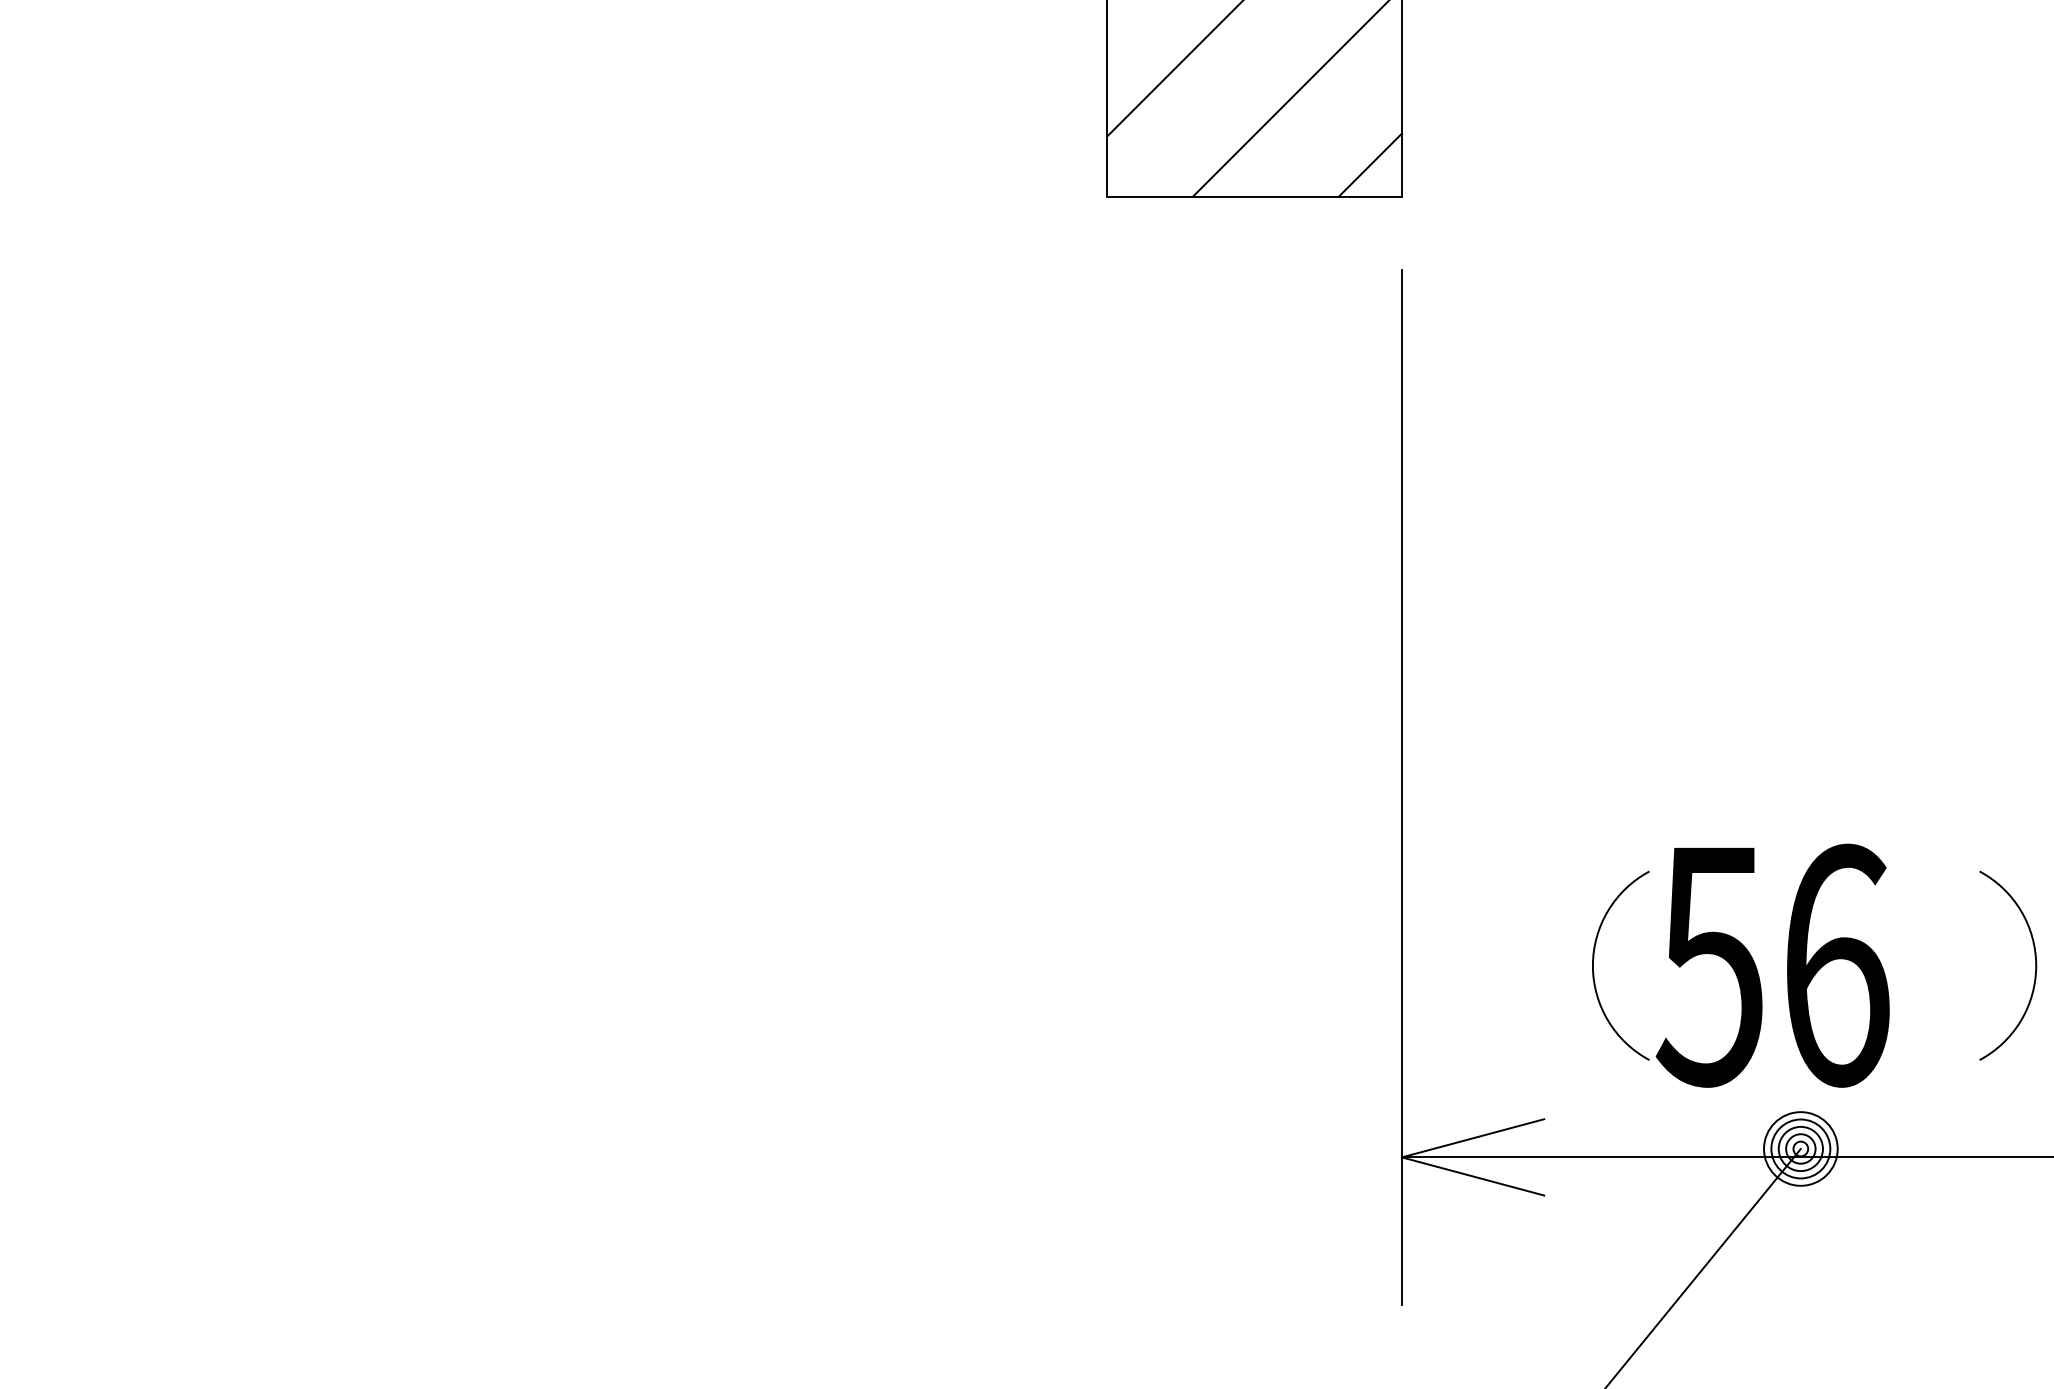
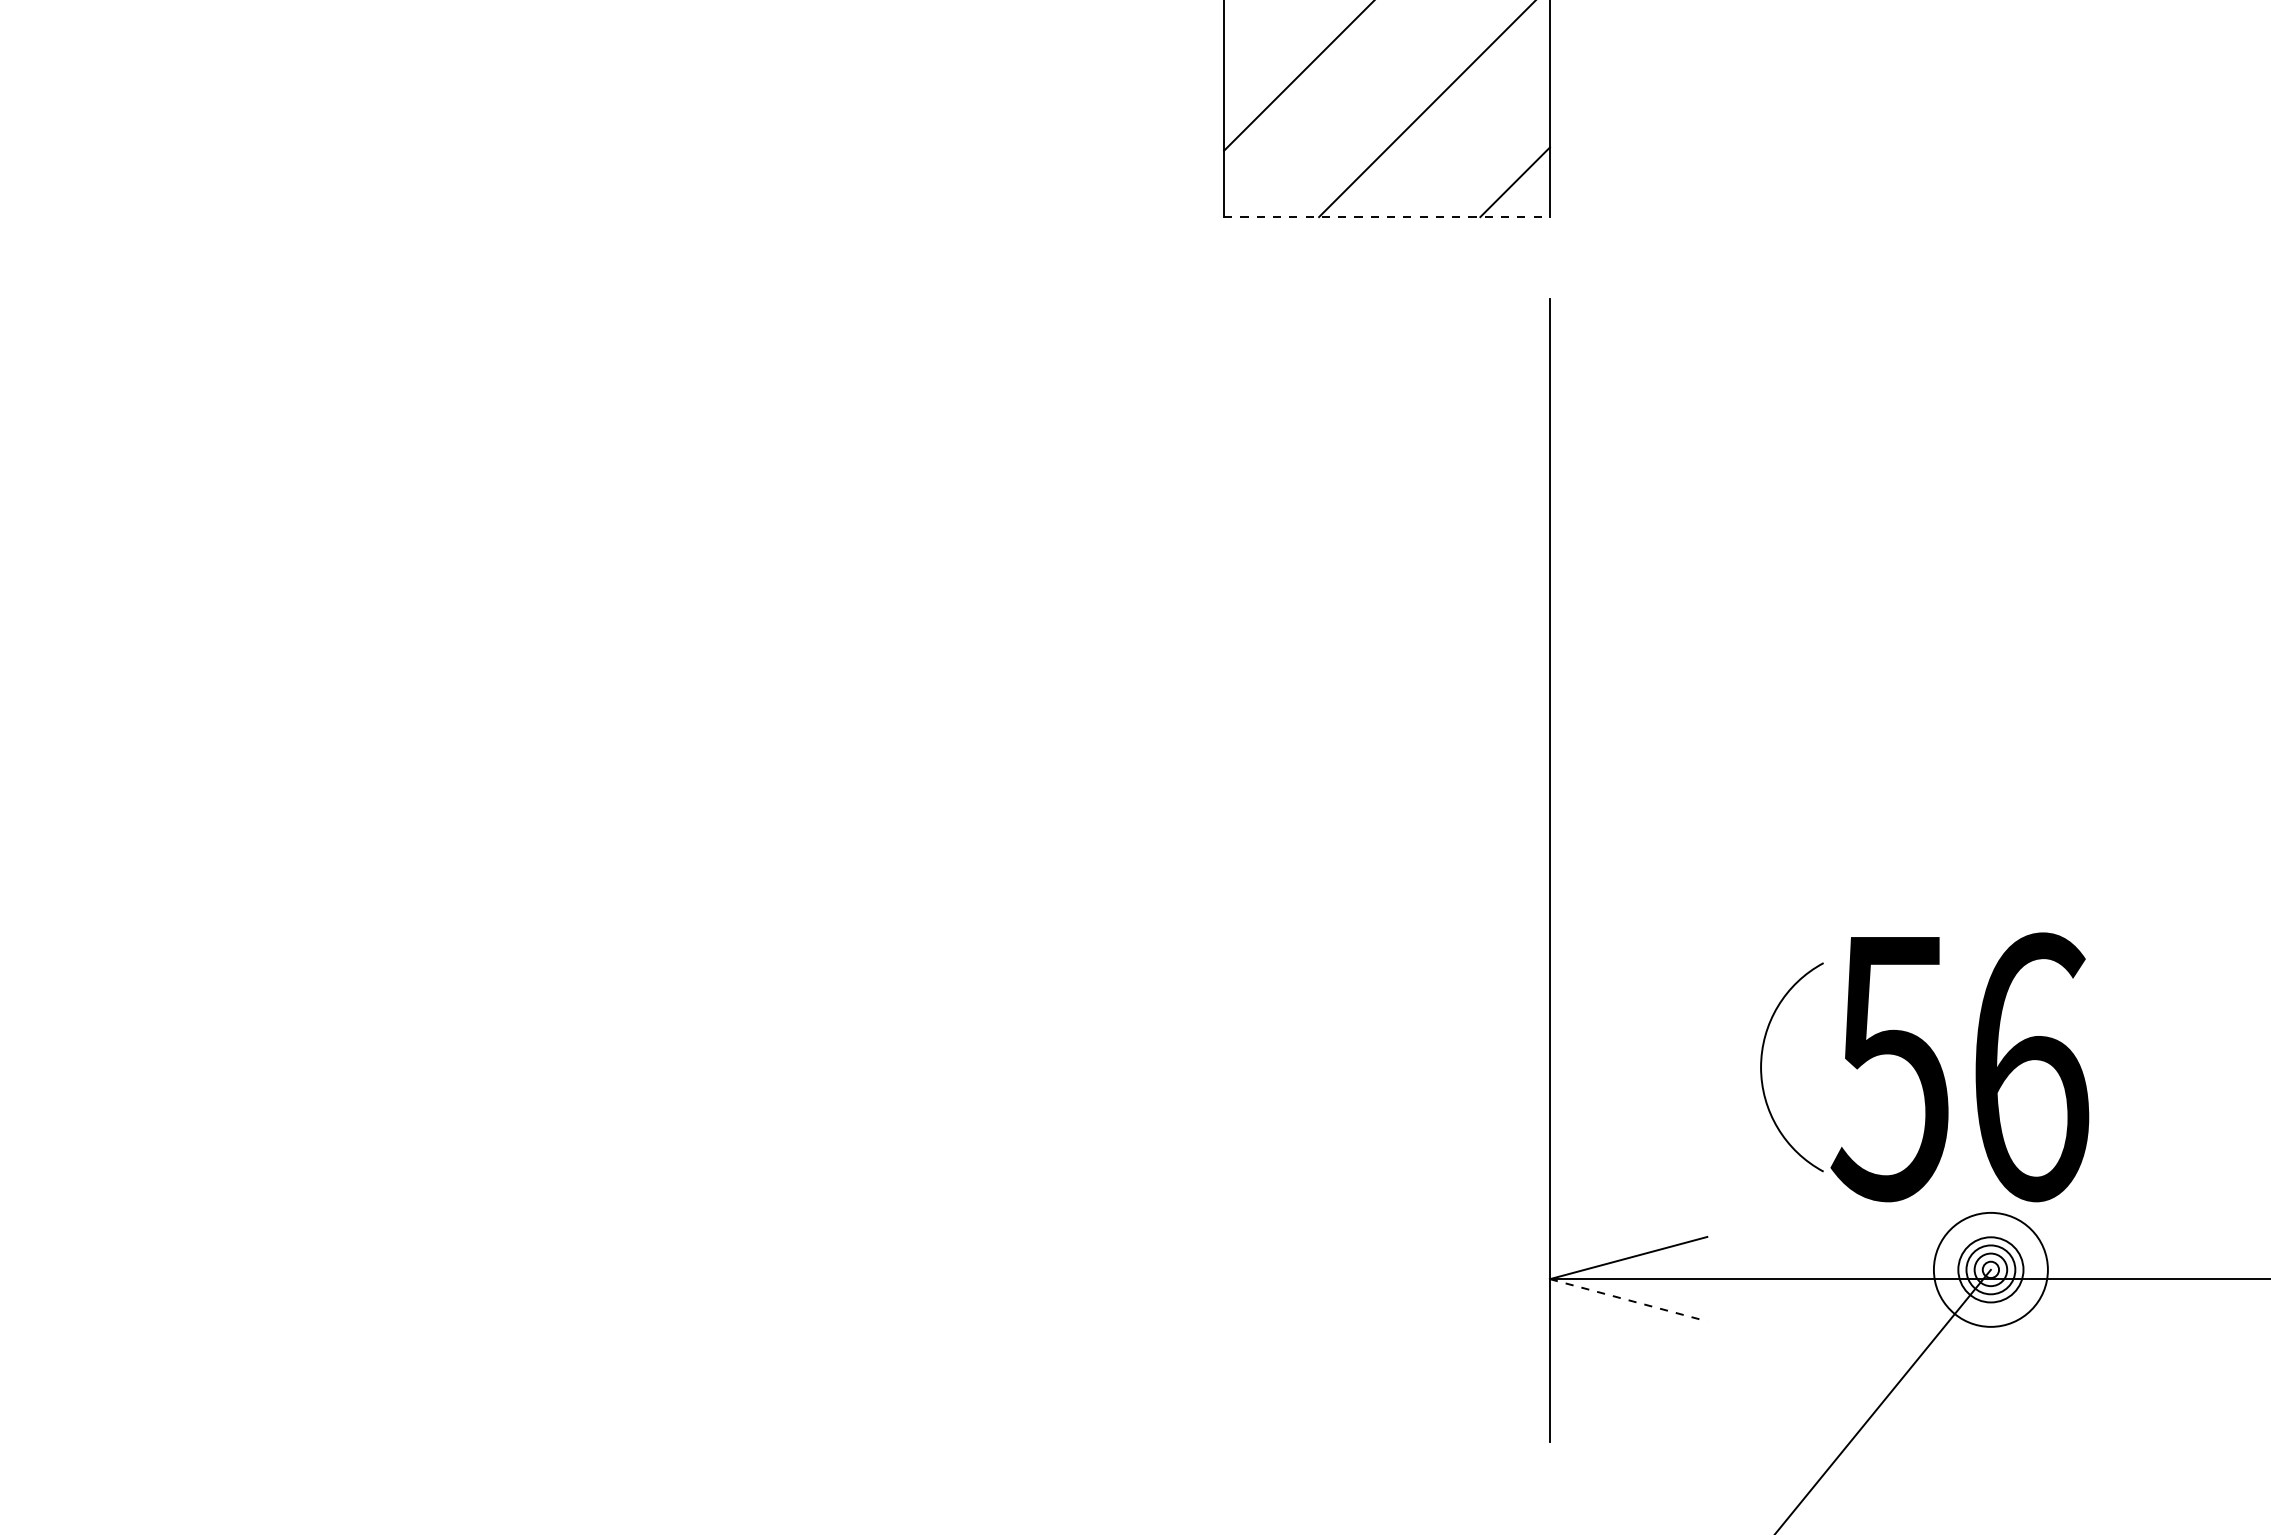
line: (1255, 196) -> (1388, 217), solid -> dashed
arc: (2035, 965) -> (2250, 1067), removed
circle: (1800, 1148) -> (1990, 1269), size x1.4
line: (1473, 1176) -> (1629, 1300), solid -> dashed

